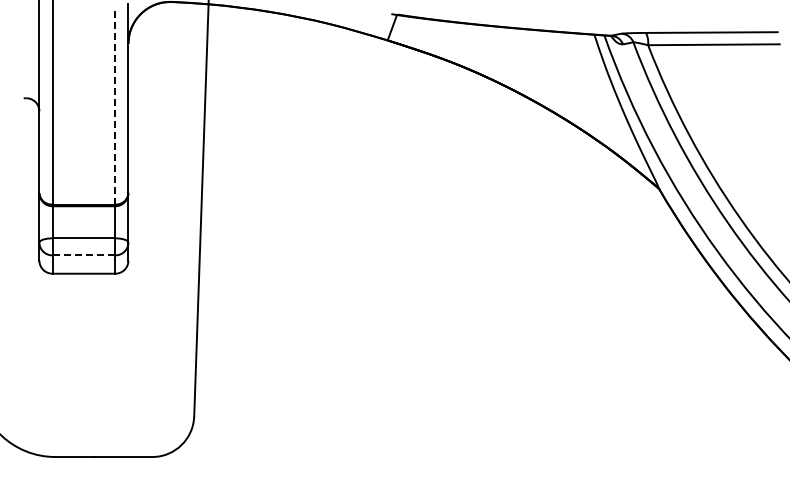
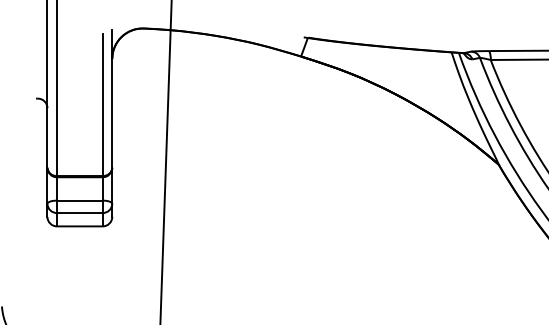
line: (115, 106) -> (102, 104), dashed -> solid
line: (83, 255) -> (79, 213), dashed -> solid

